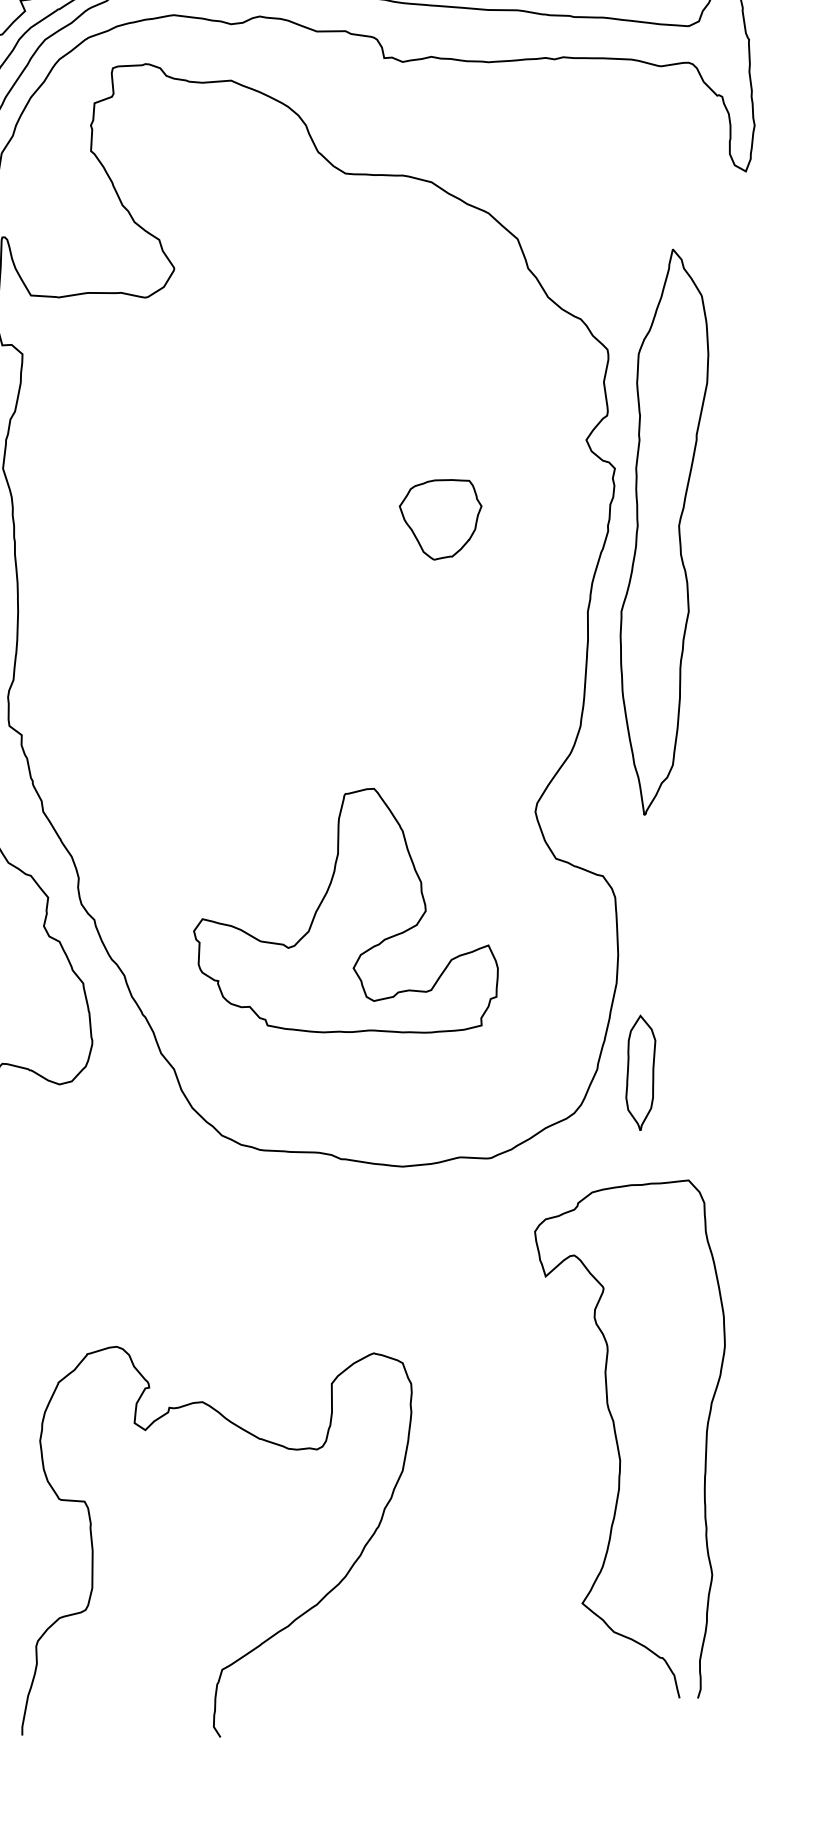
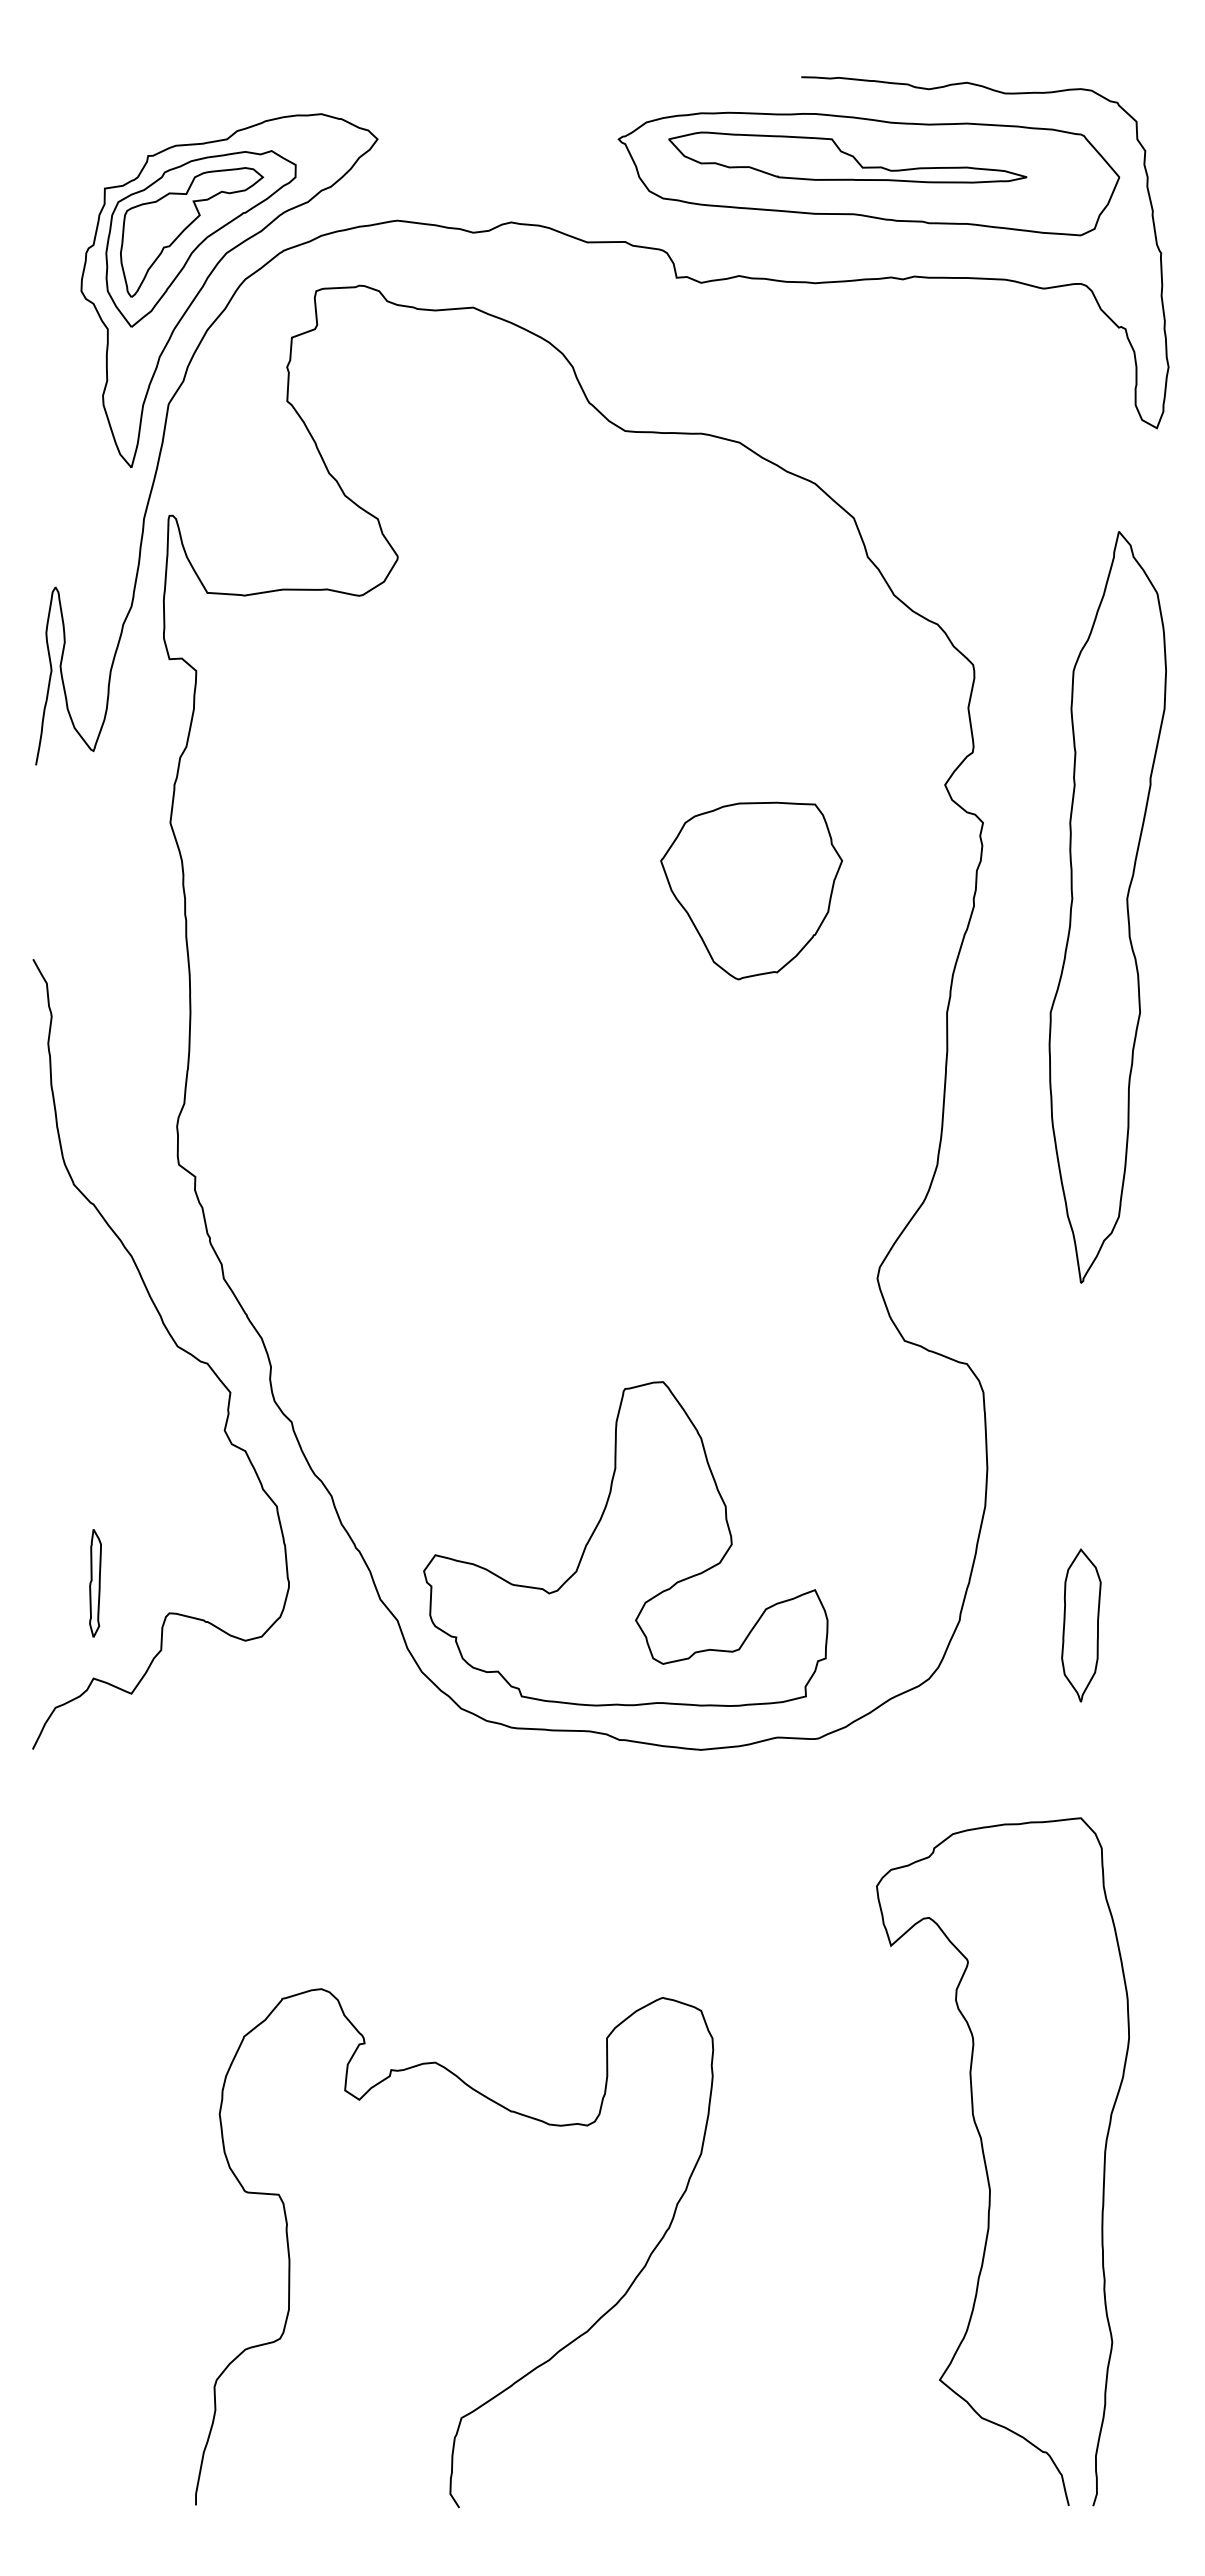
part: (440, 519) -> (751, 890), size x1.67
part: (664, 532) -> (1107, 907), moved
part: (345, 910) -> (625, 1543), moved
part: (640, 1072) -> (1081, 1625), moved
curve: (617, 1440) -> (986, 2163), moved

